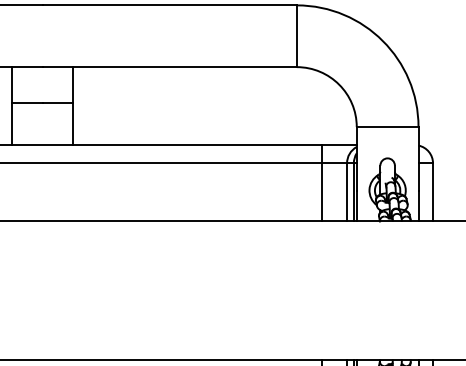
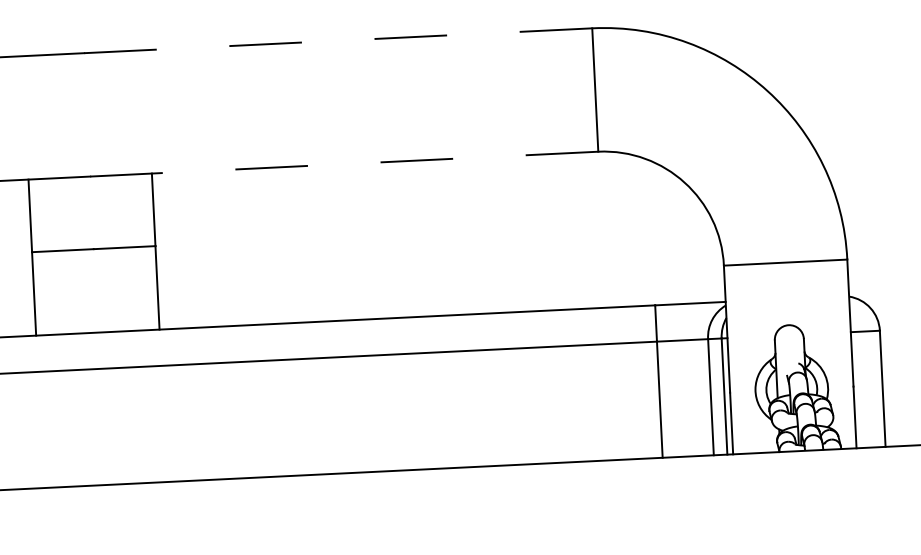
line: (169, 5) -> (337, 40), solid -> dashed
line: (170, 67) -> (345, 164), solid -> dashed

